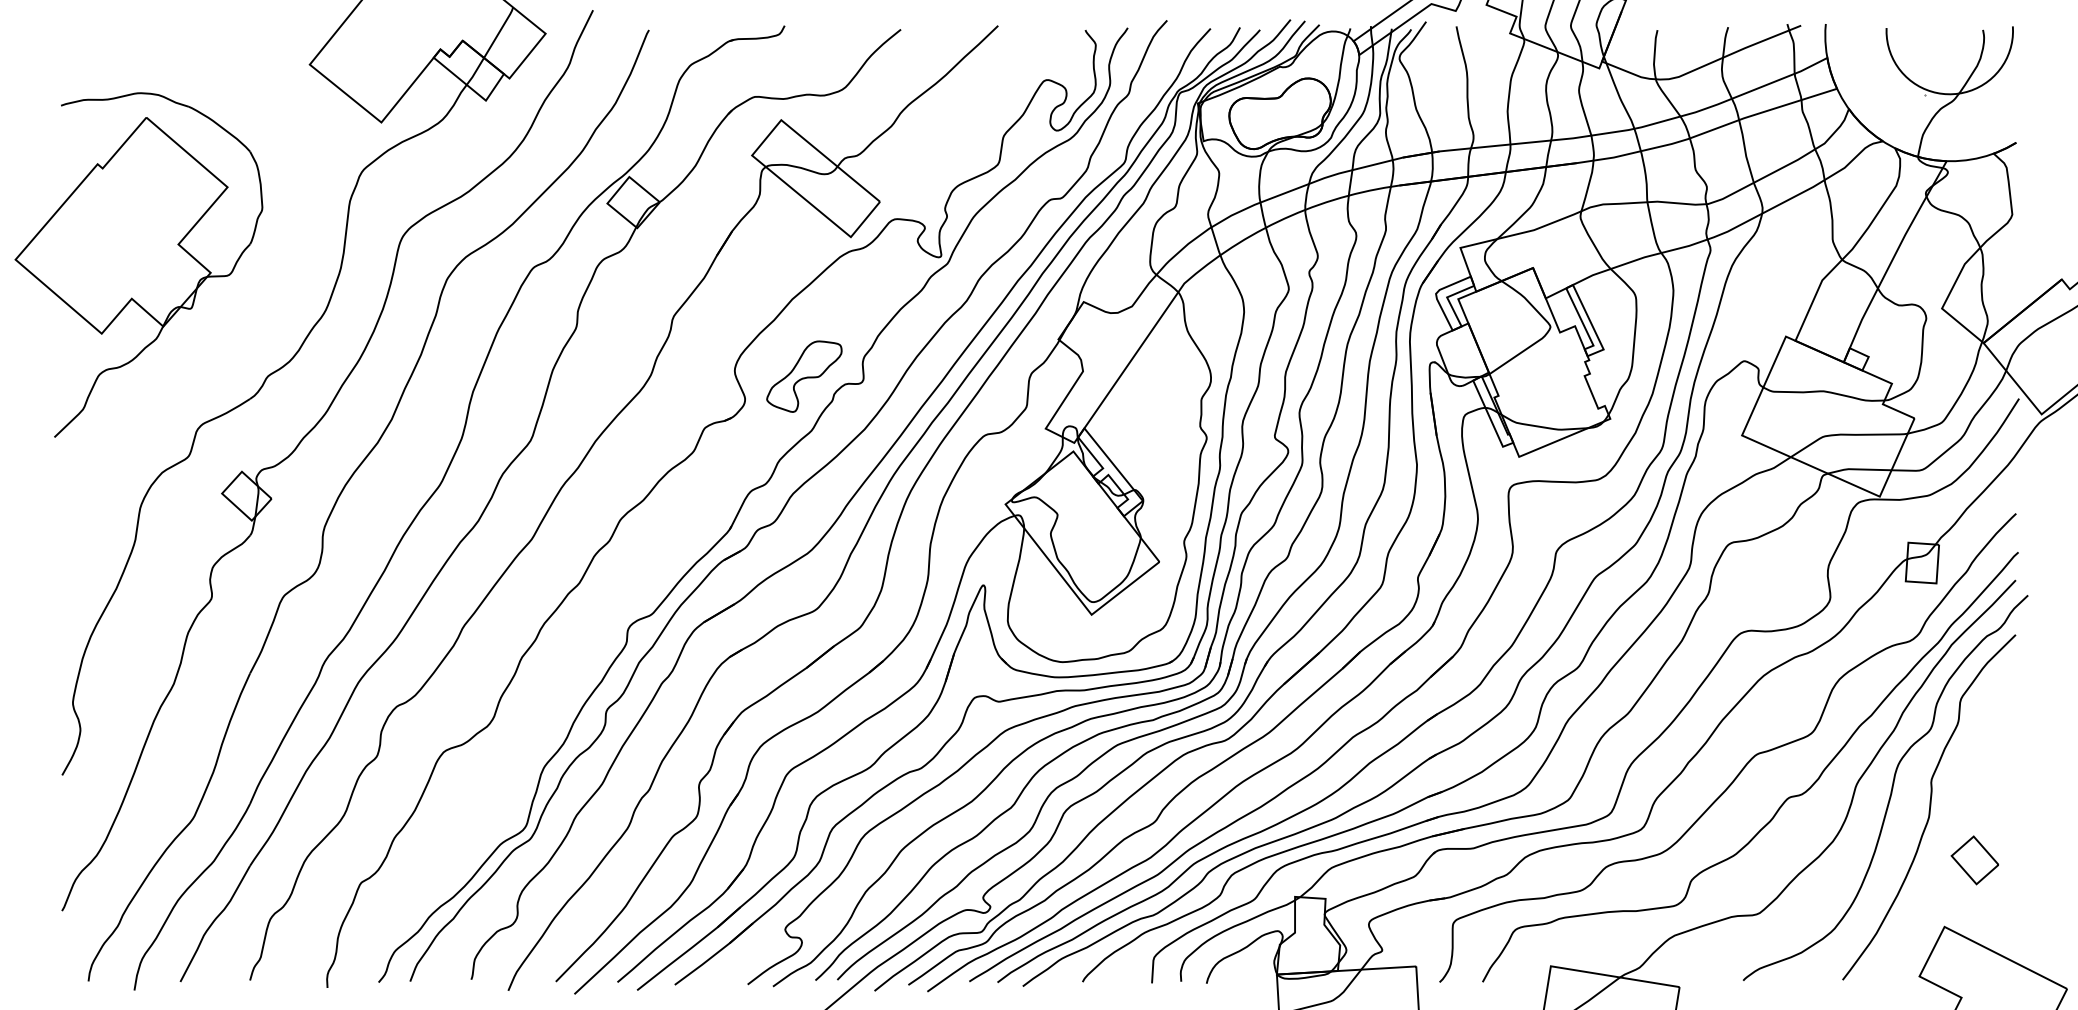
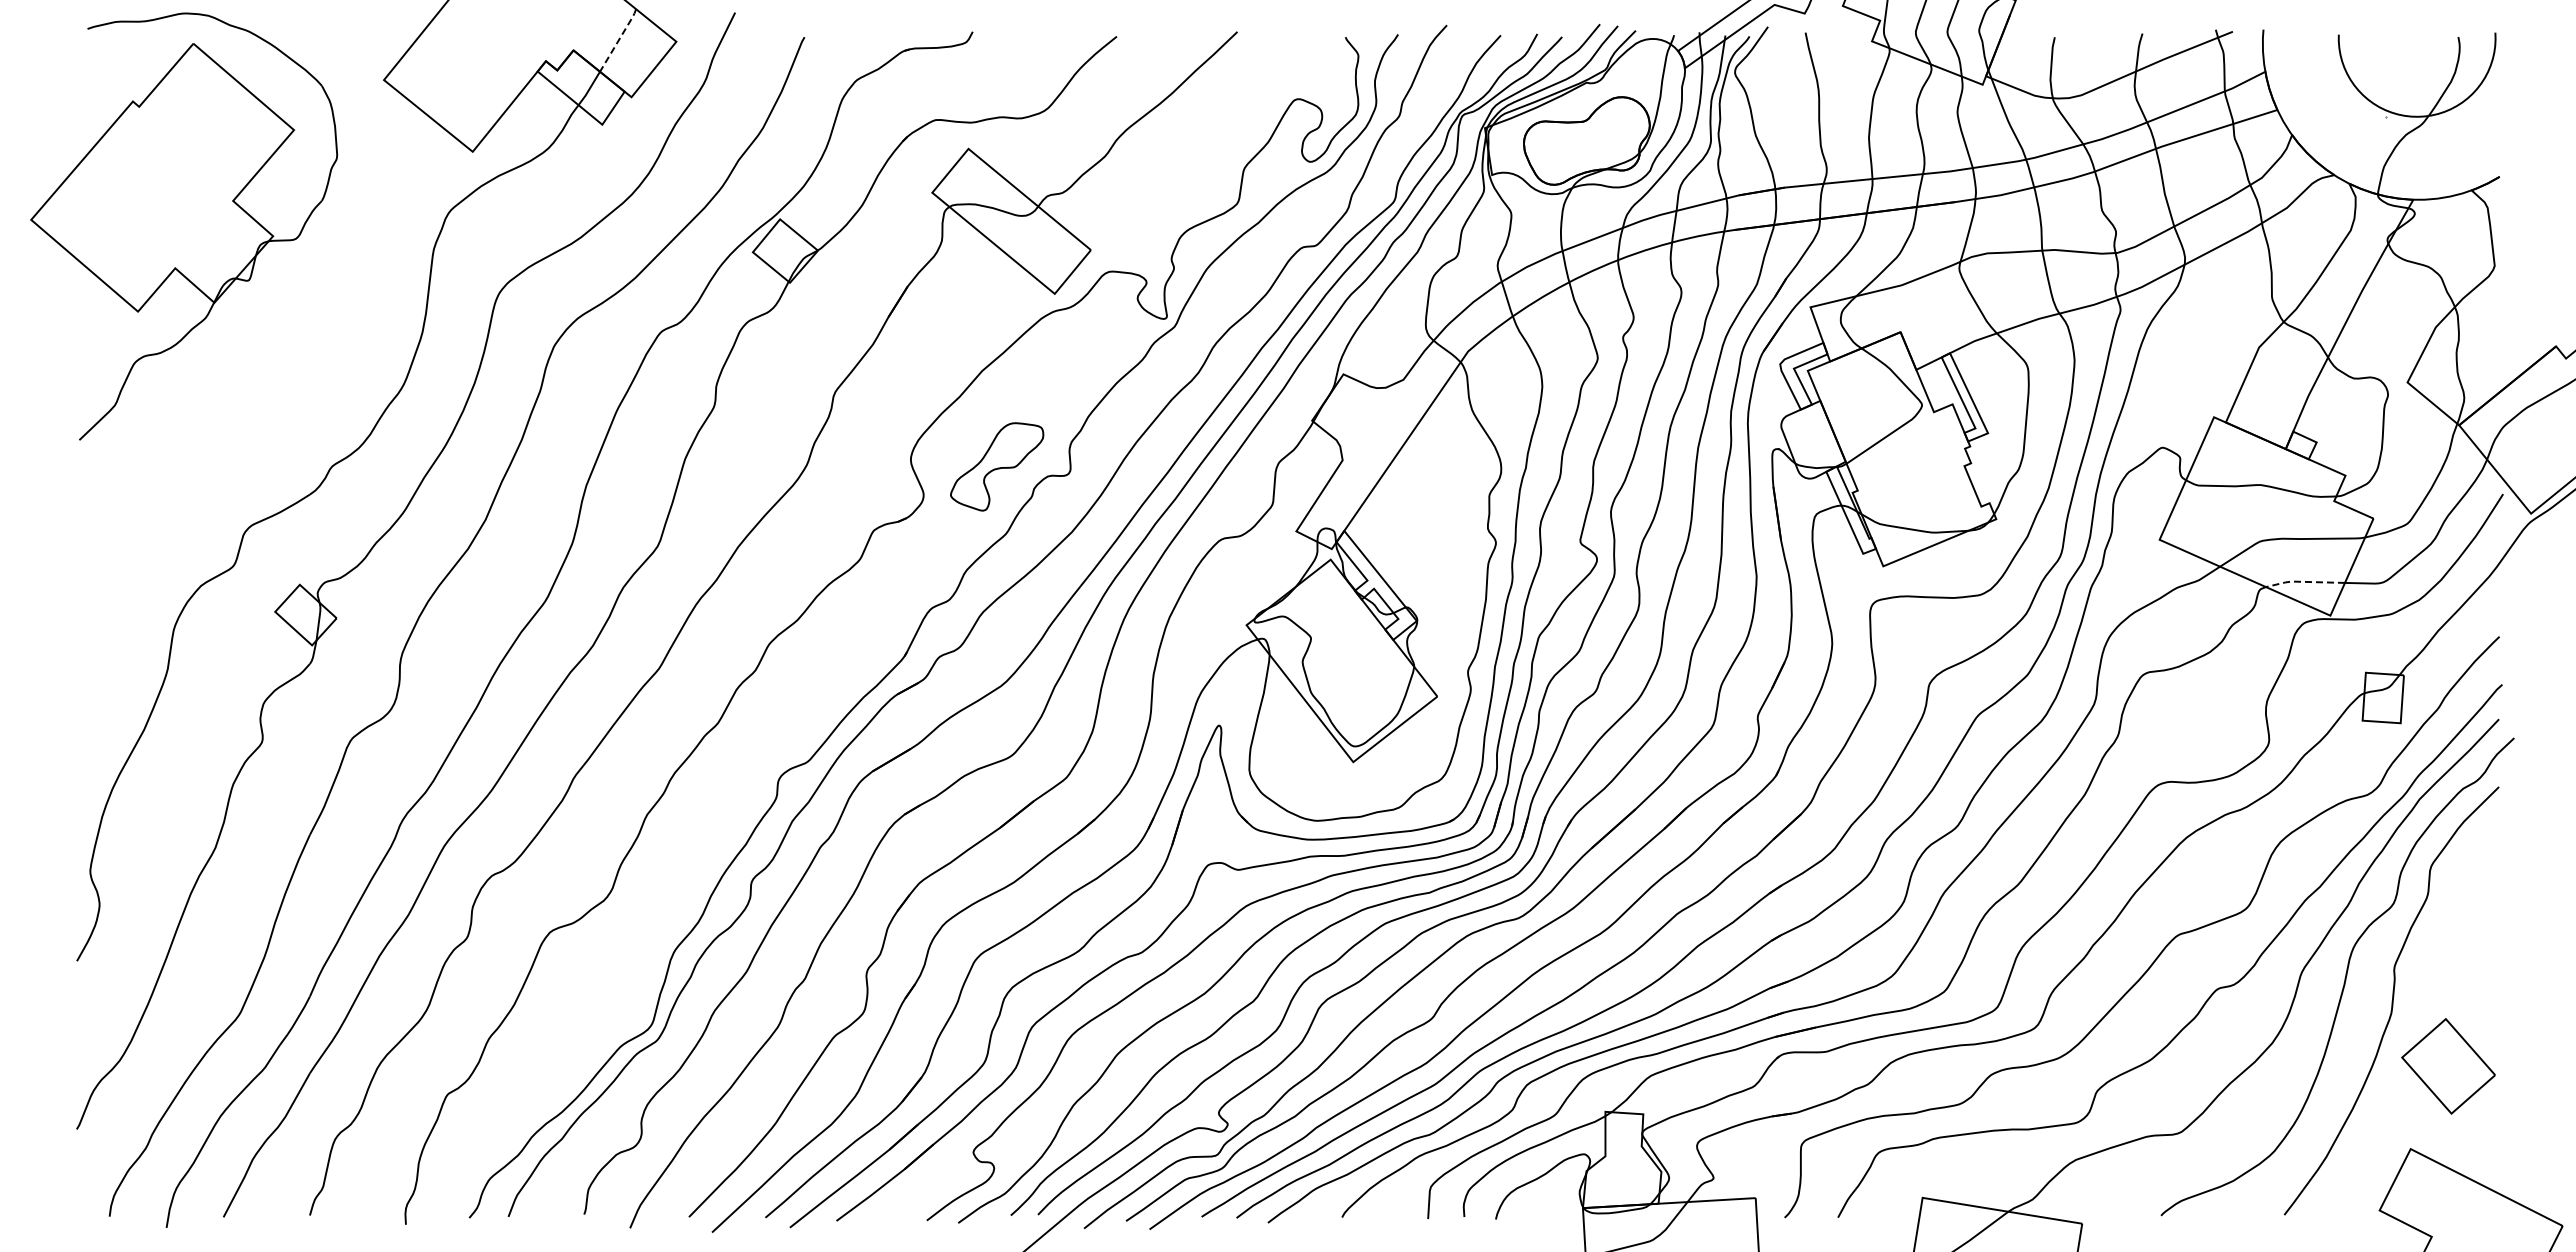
line: (499, 31) -> (619, 39), solid -> dashed
part: (139, 265) -> (184, 226), moved
line: (1858, 469) -> (2303, 581), solid -> dashed
part: (1975, 860) -> (2448, 1066), size x1.6

